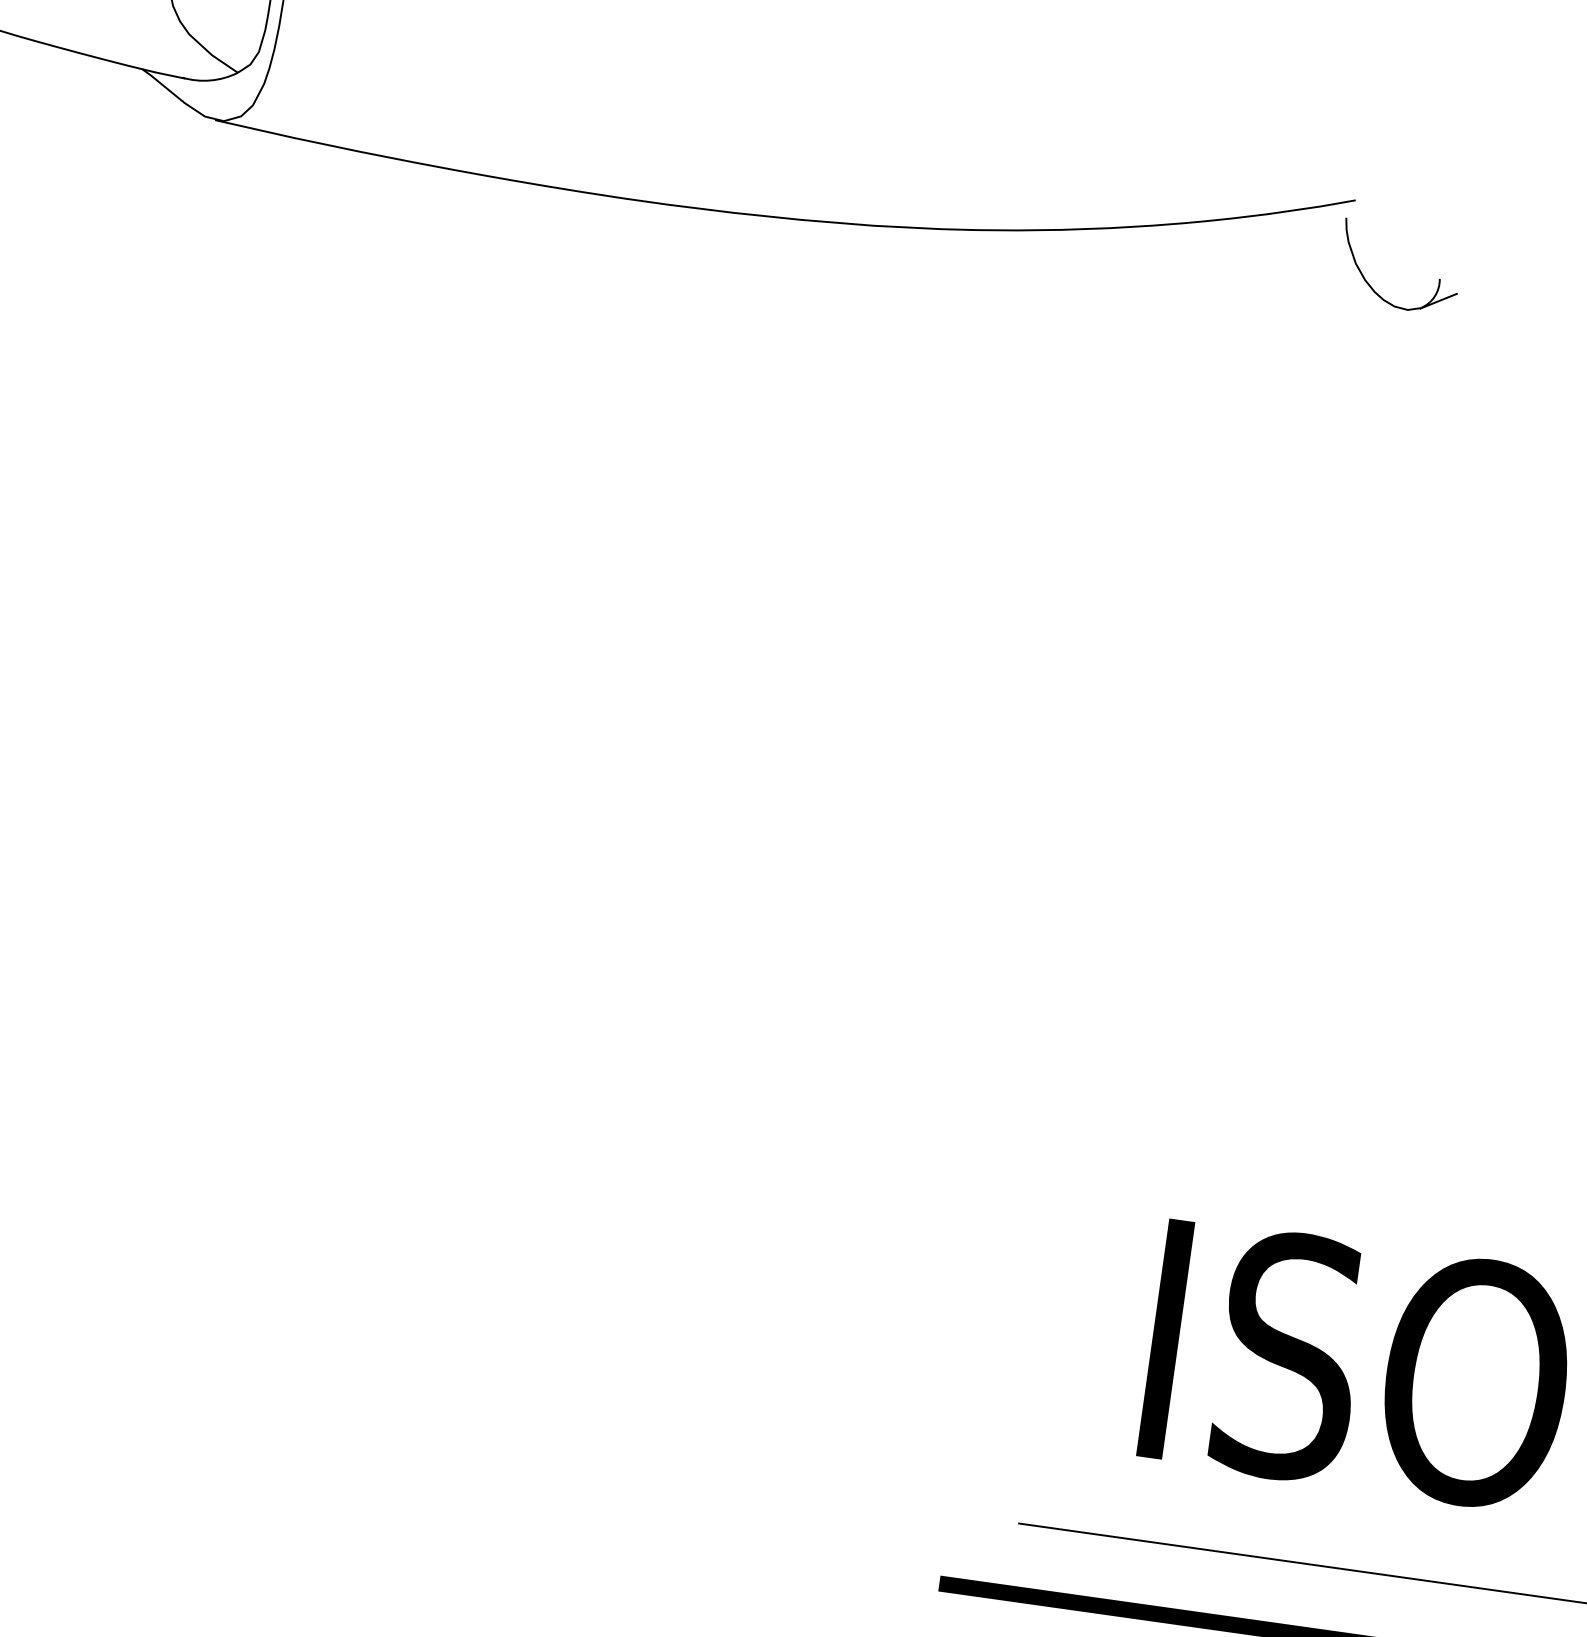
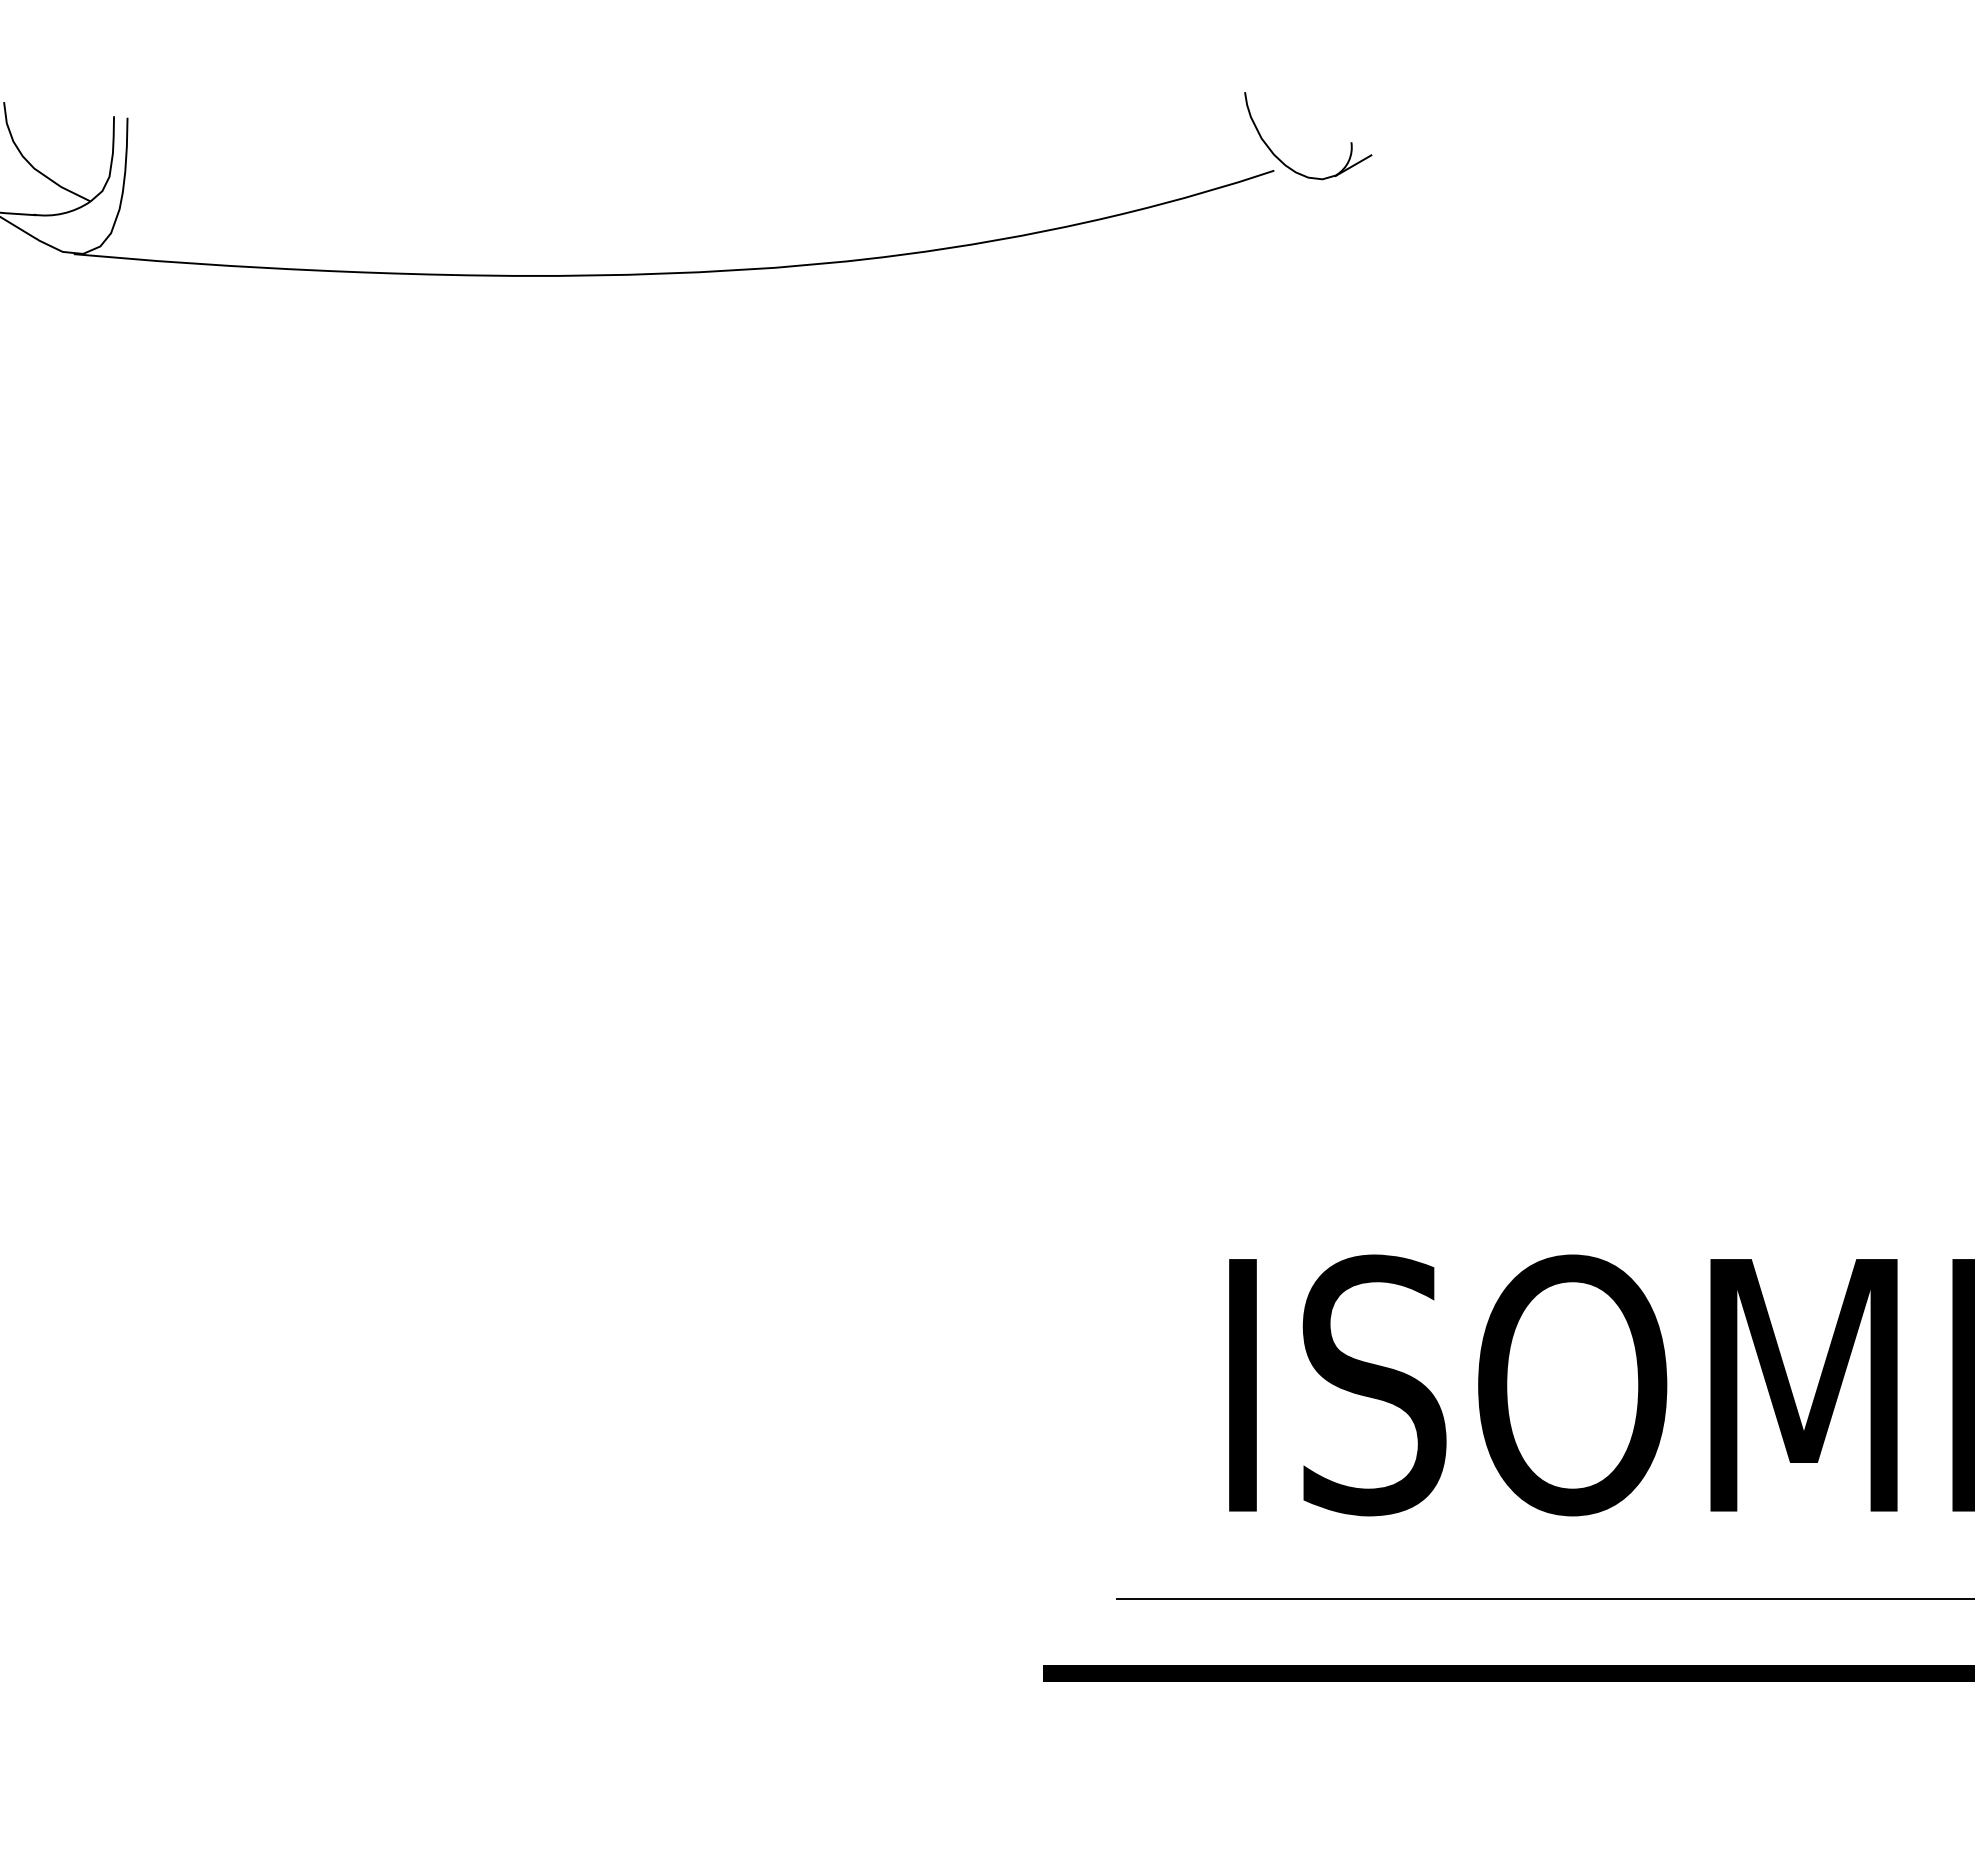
part: (1376, 292) -> (1287, 165), moved

